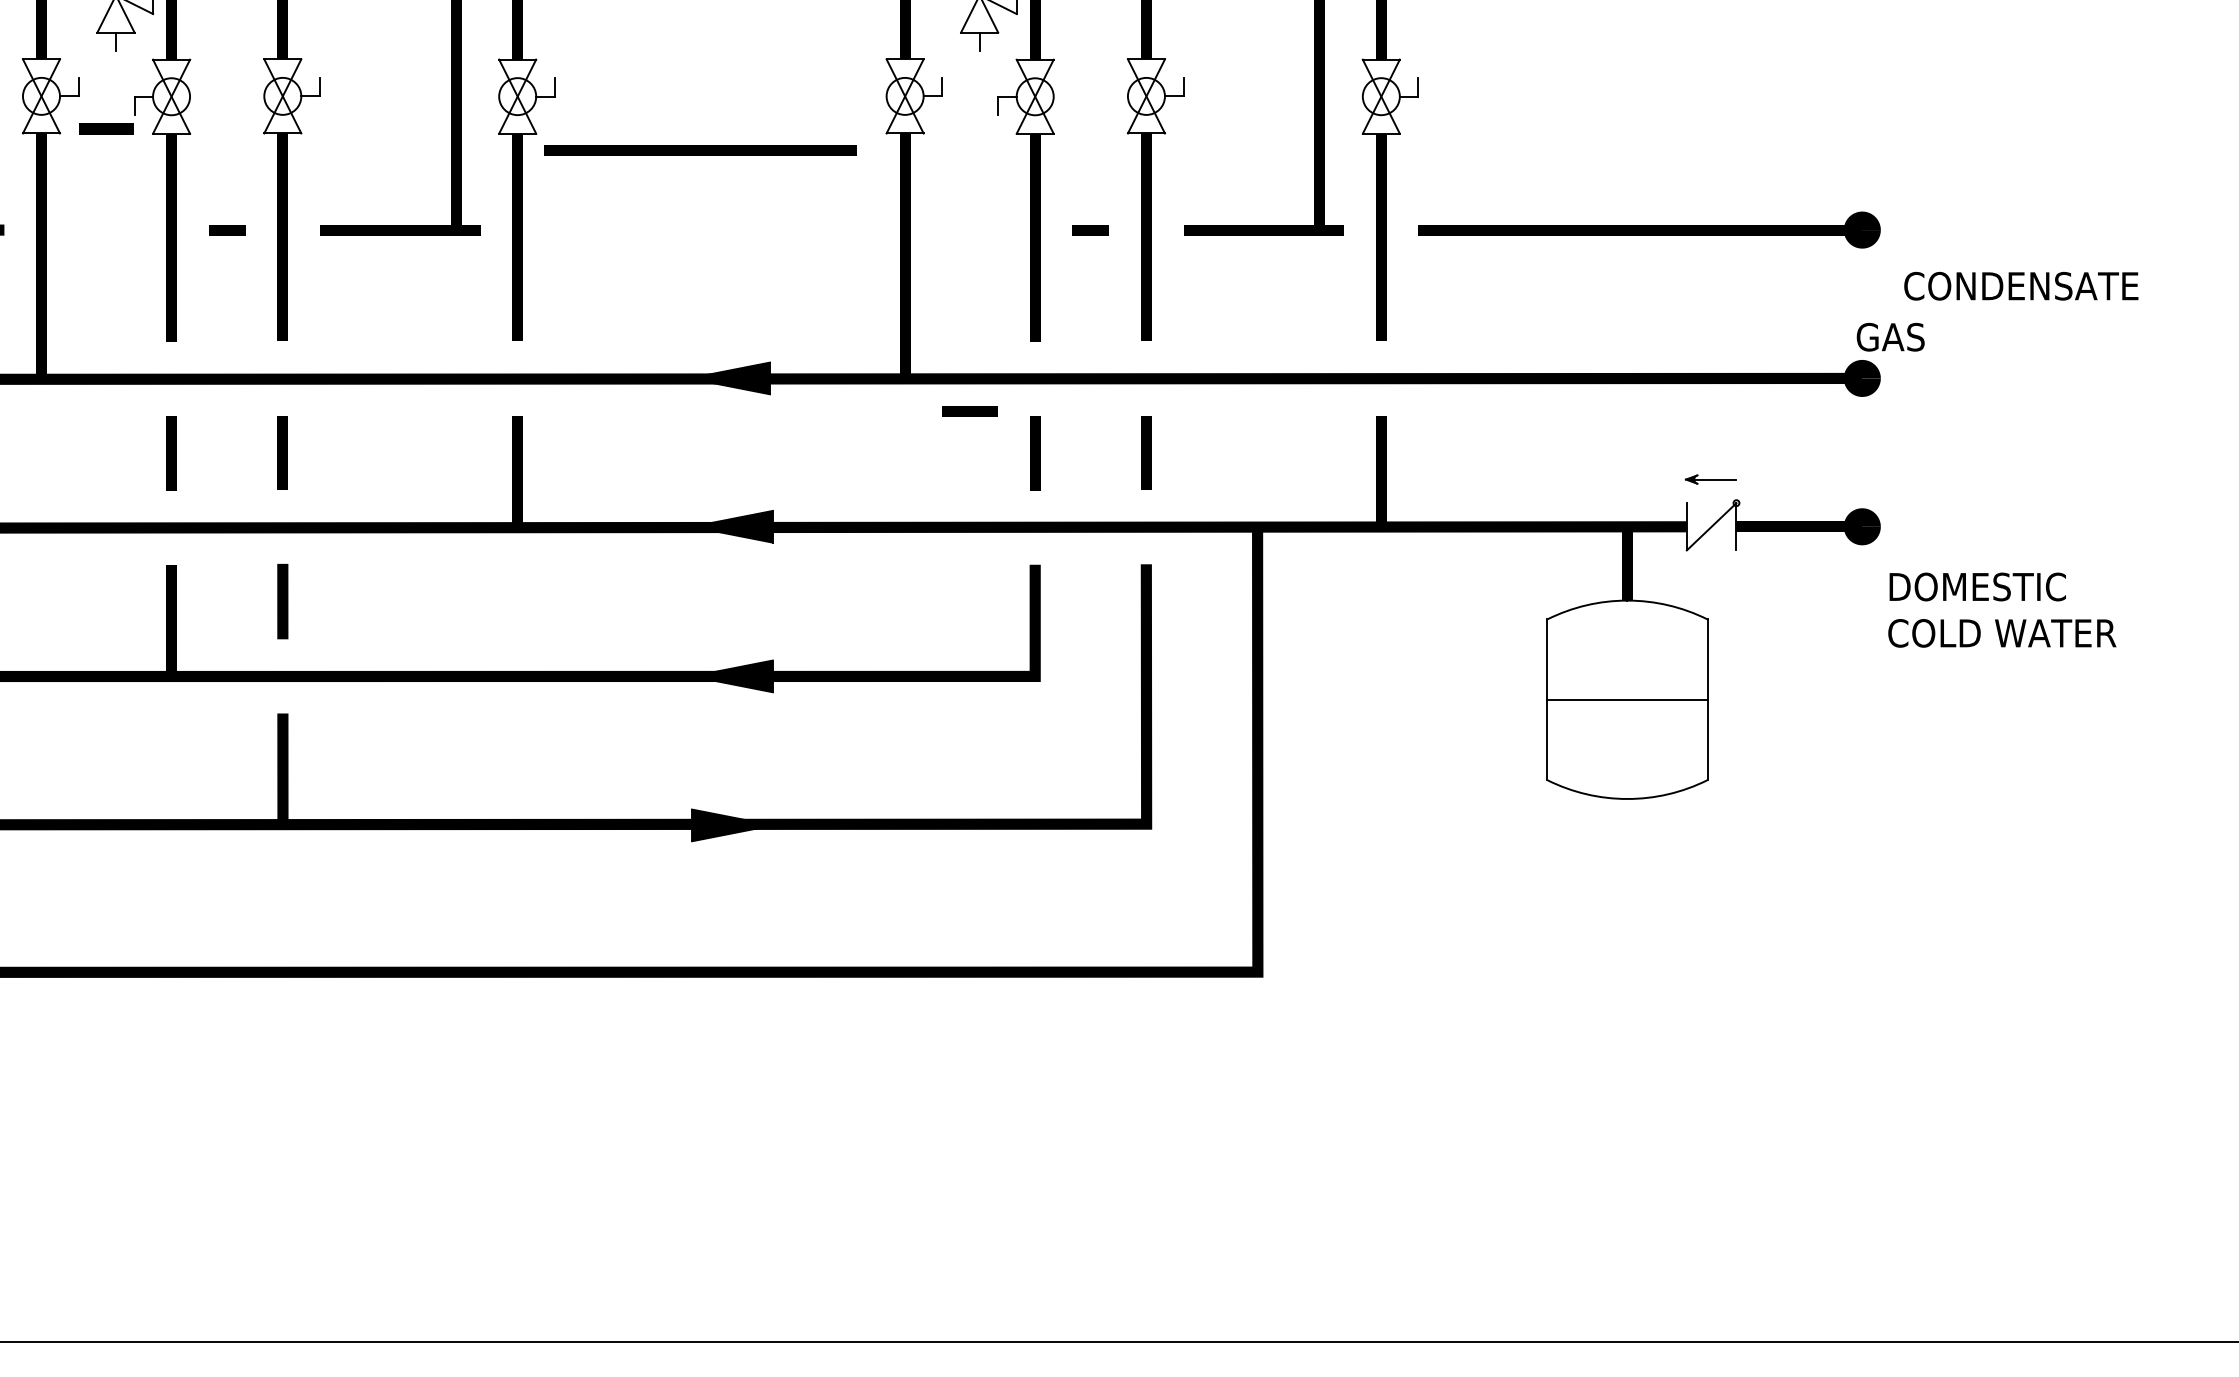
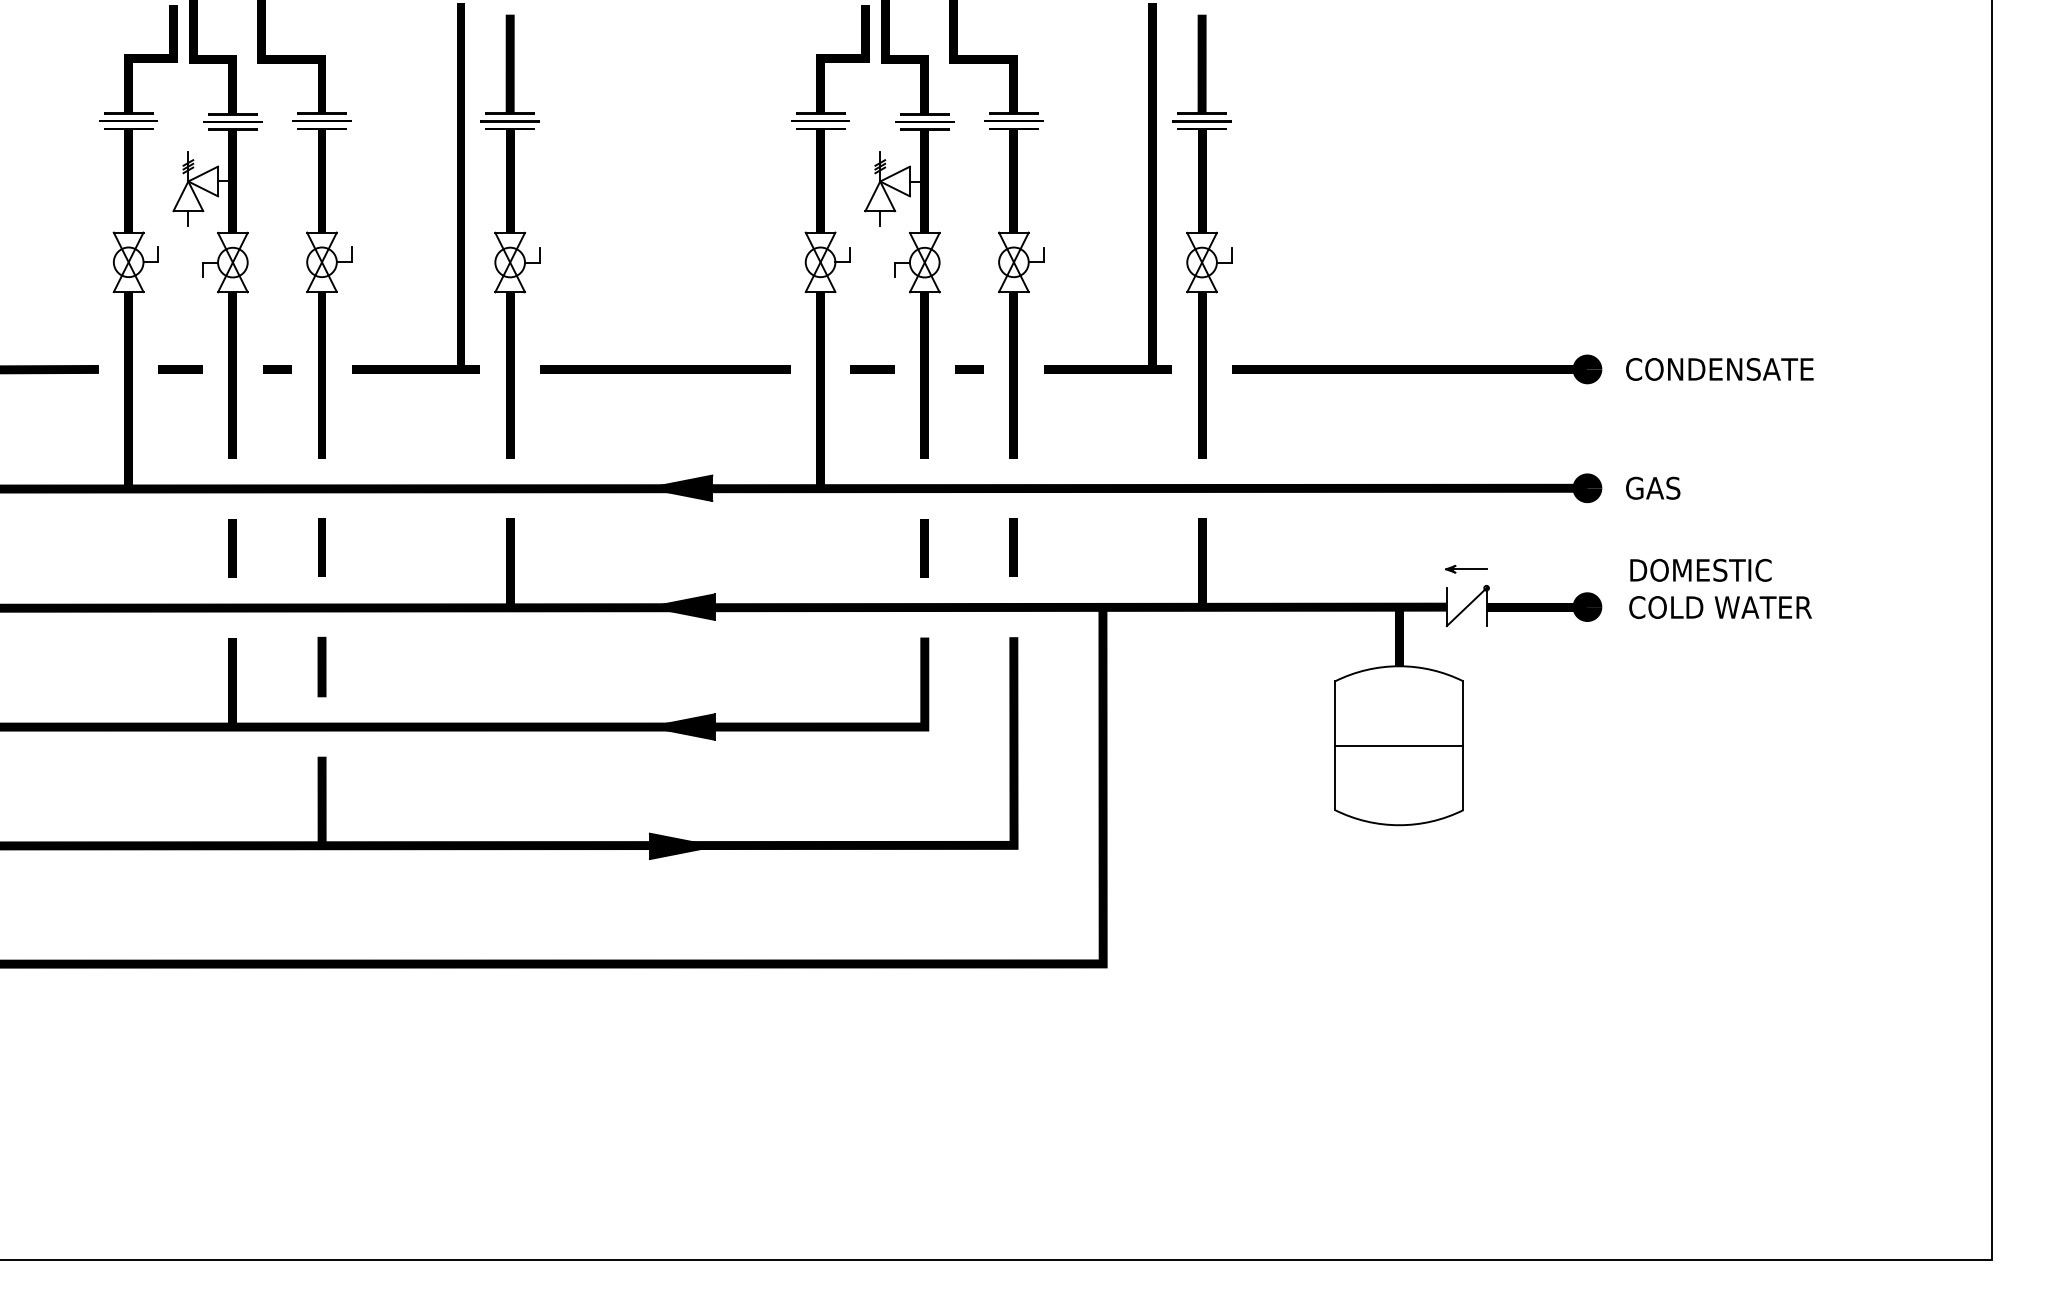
line: (106, 129) -> (180, 369), moved
line: (700, 150) -> (665, 369), moved
text: (2020, 286) -> (1719, 369), moved
text: (1891, 336) -> (1653, 487), moved
line: (969, 411) -> (872, 369), moved
text: (2002, 609) -> (1720, 588), moved

